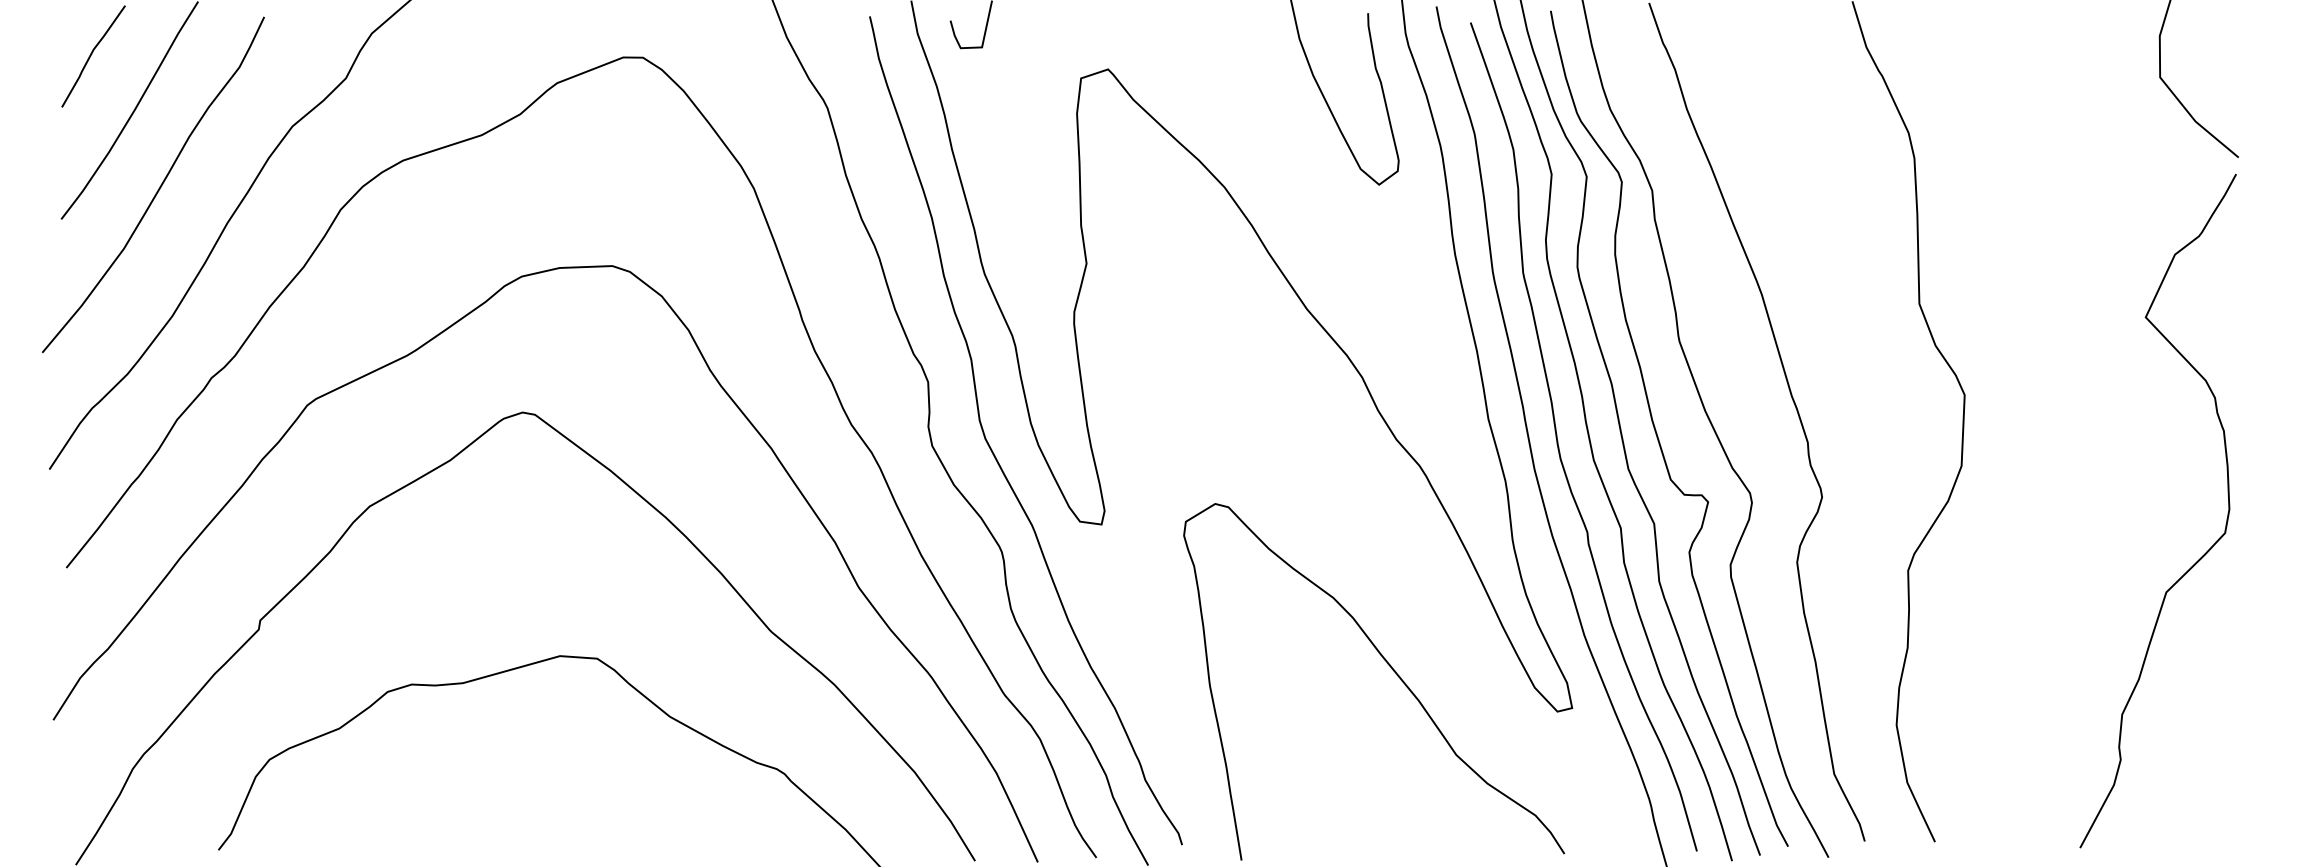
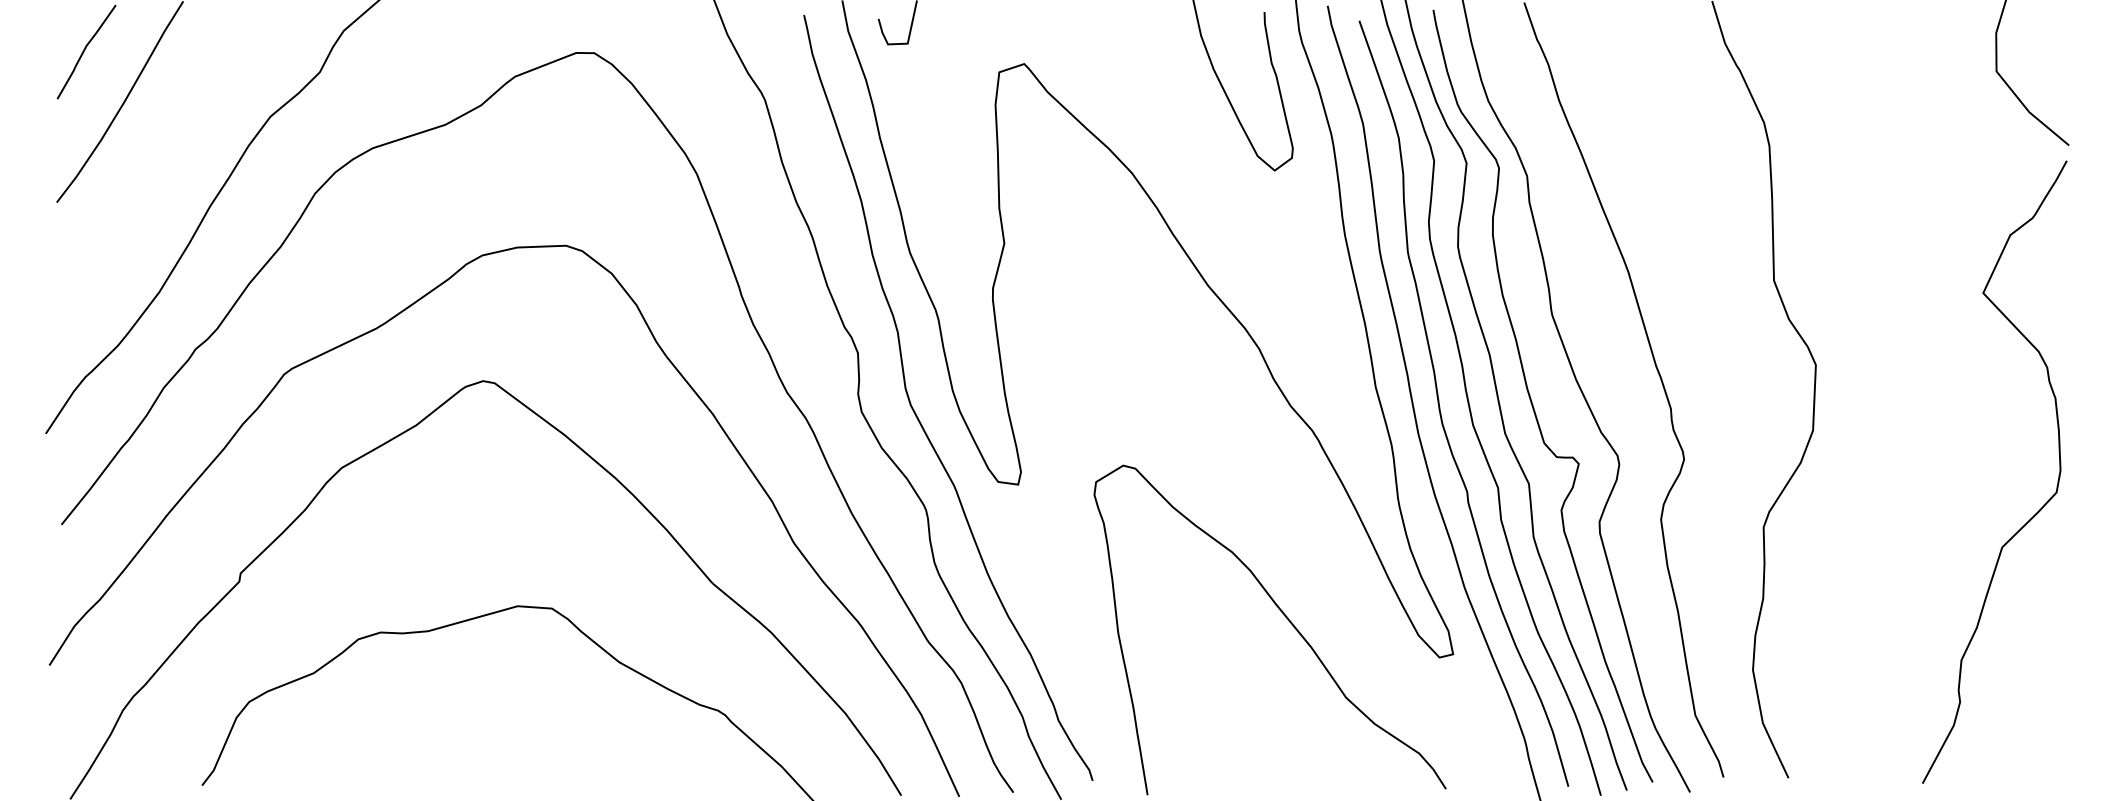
curve: (158, 188) -> (146, 174), removed

